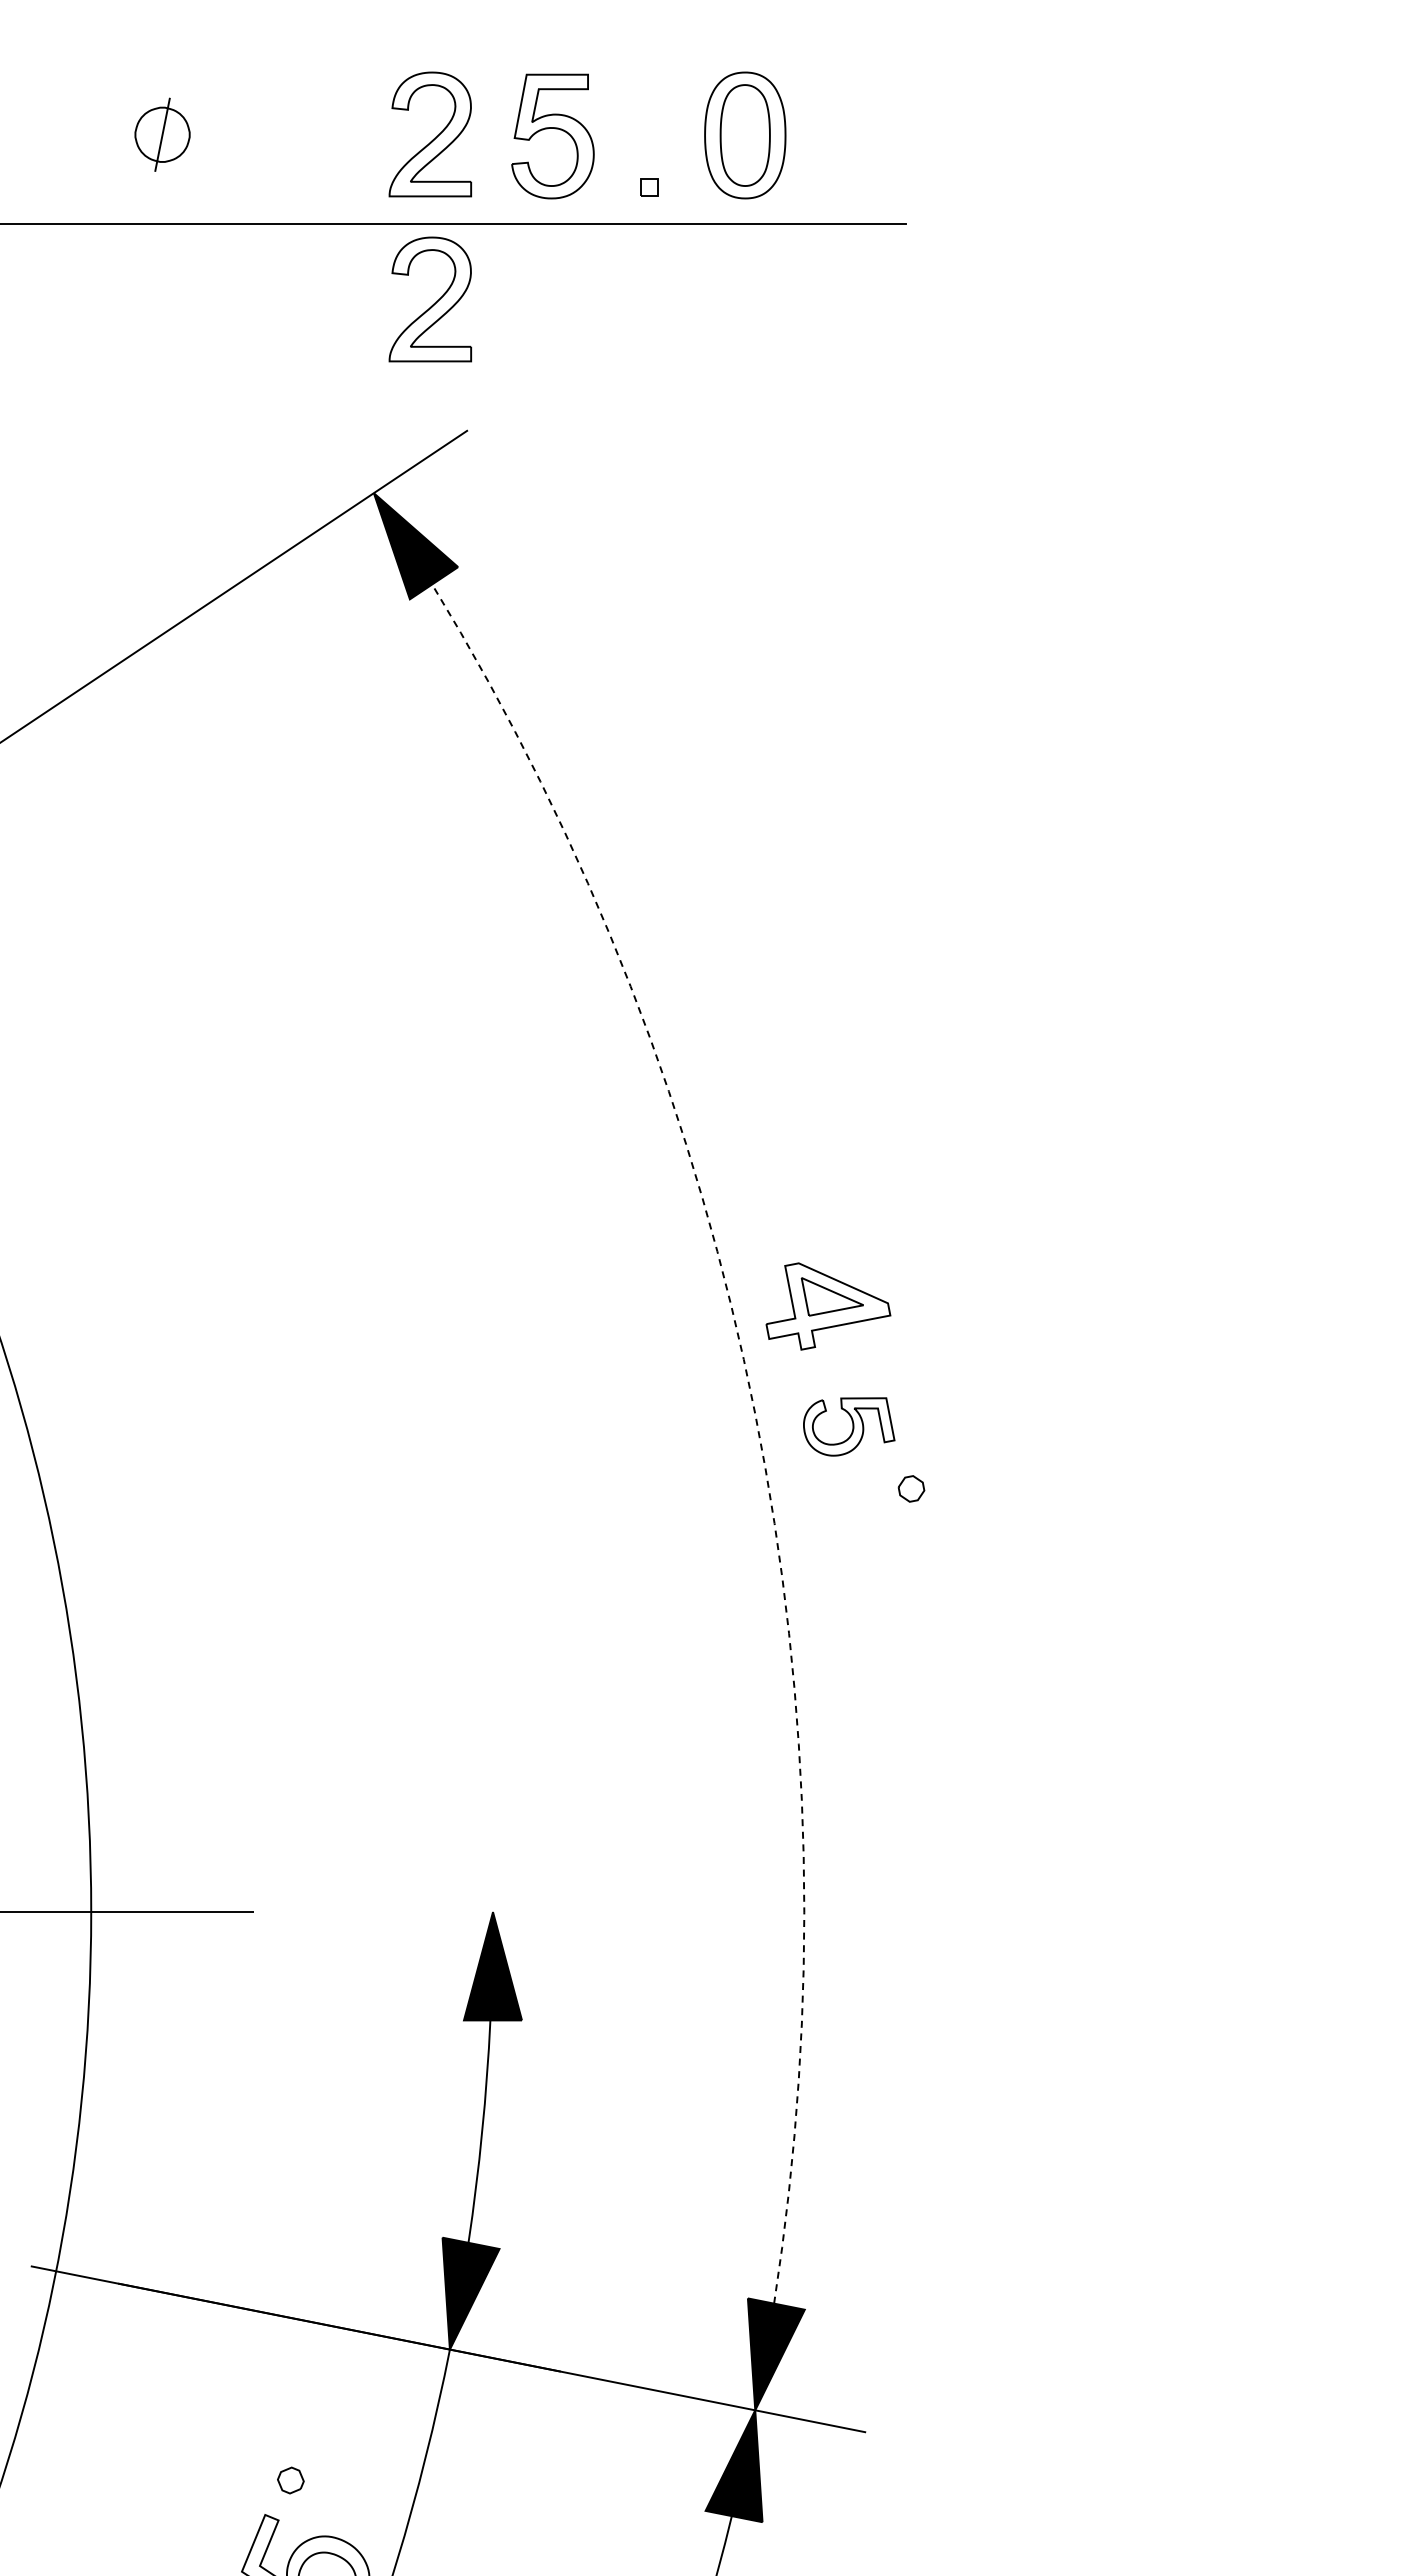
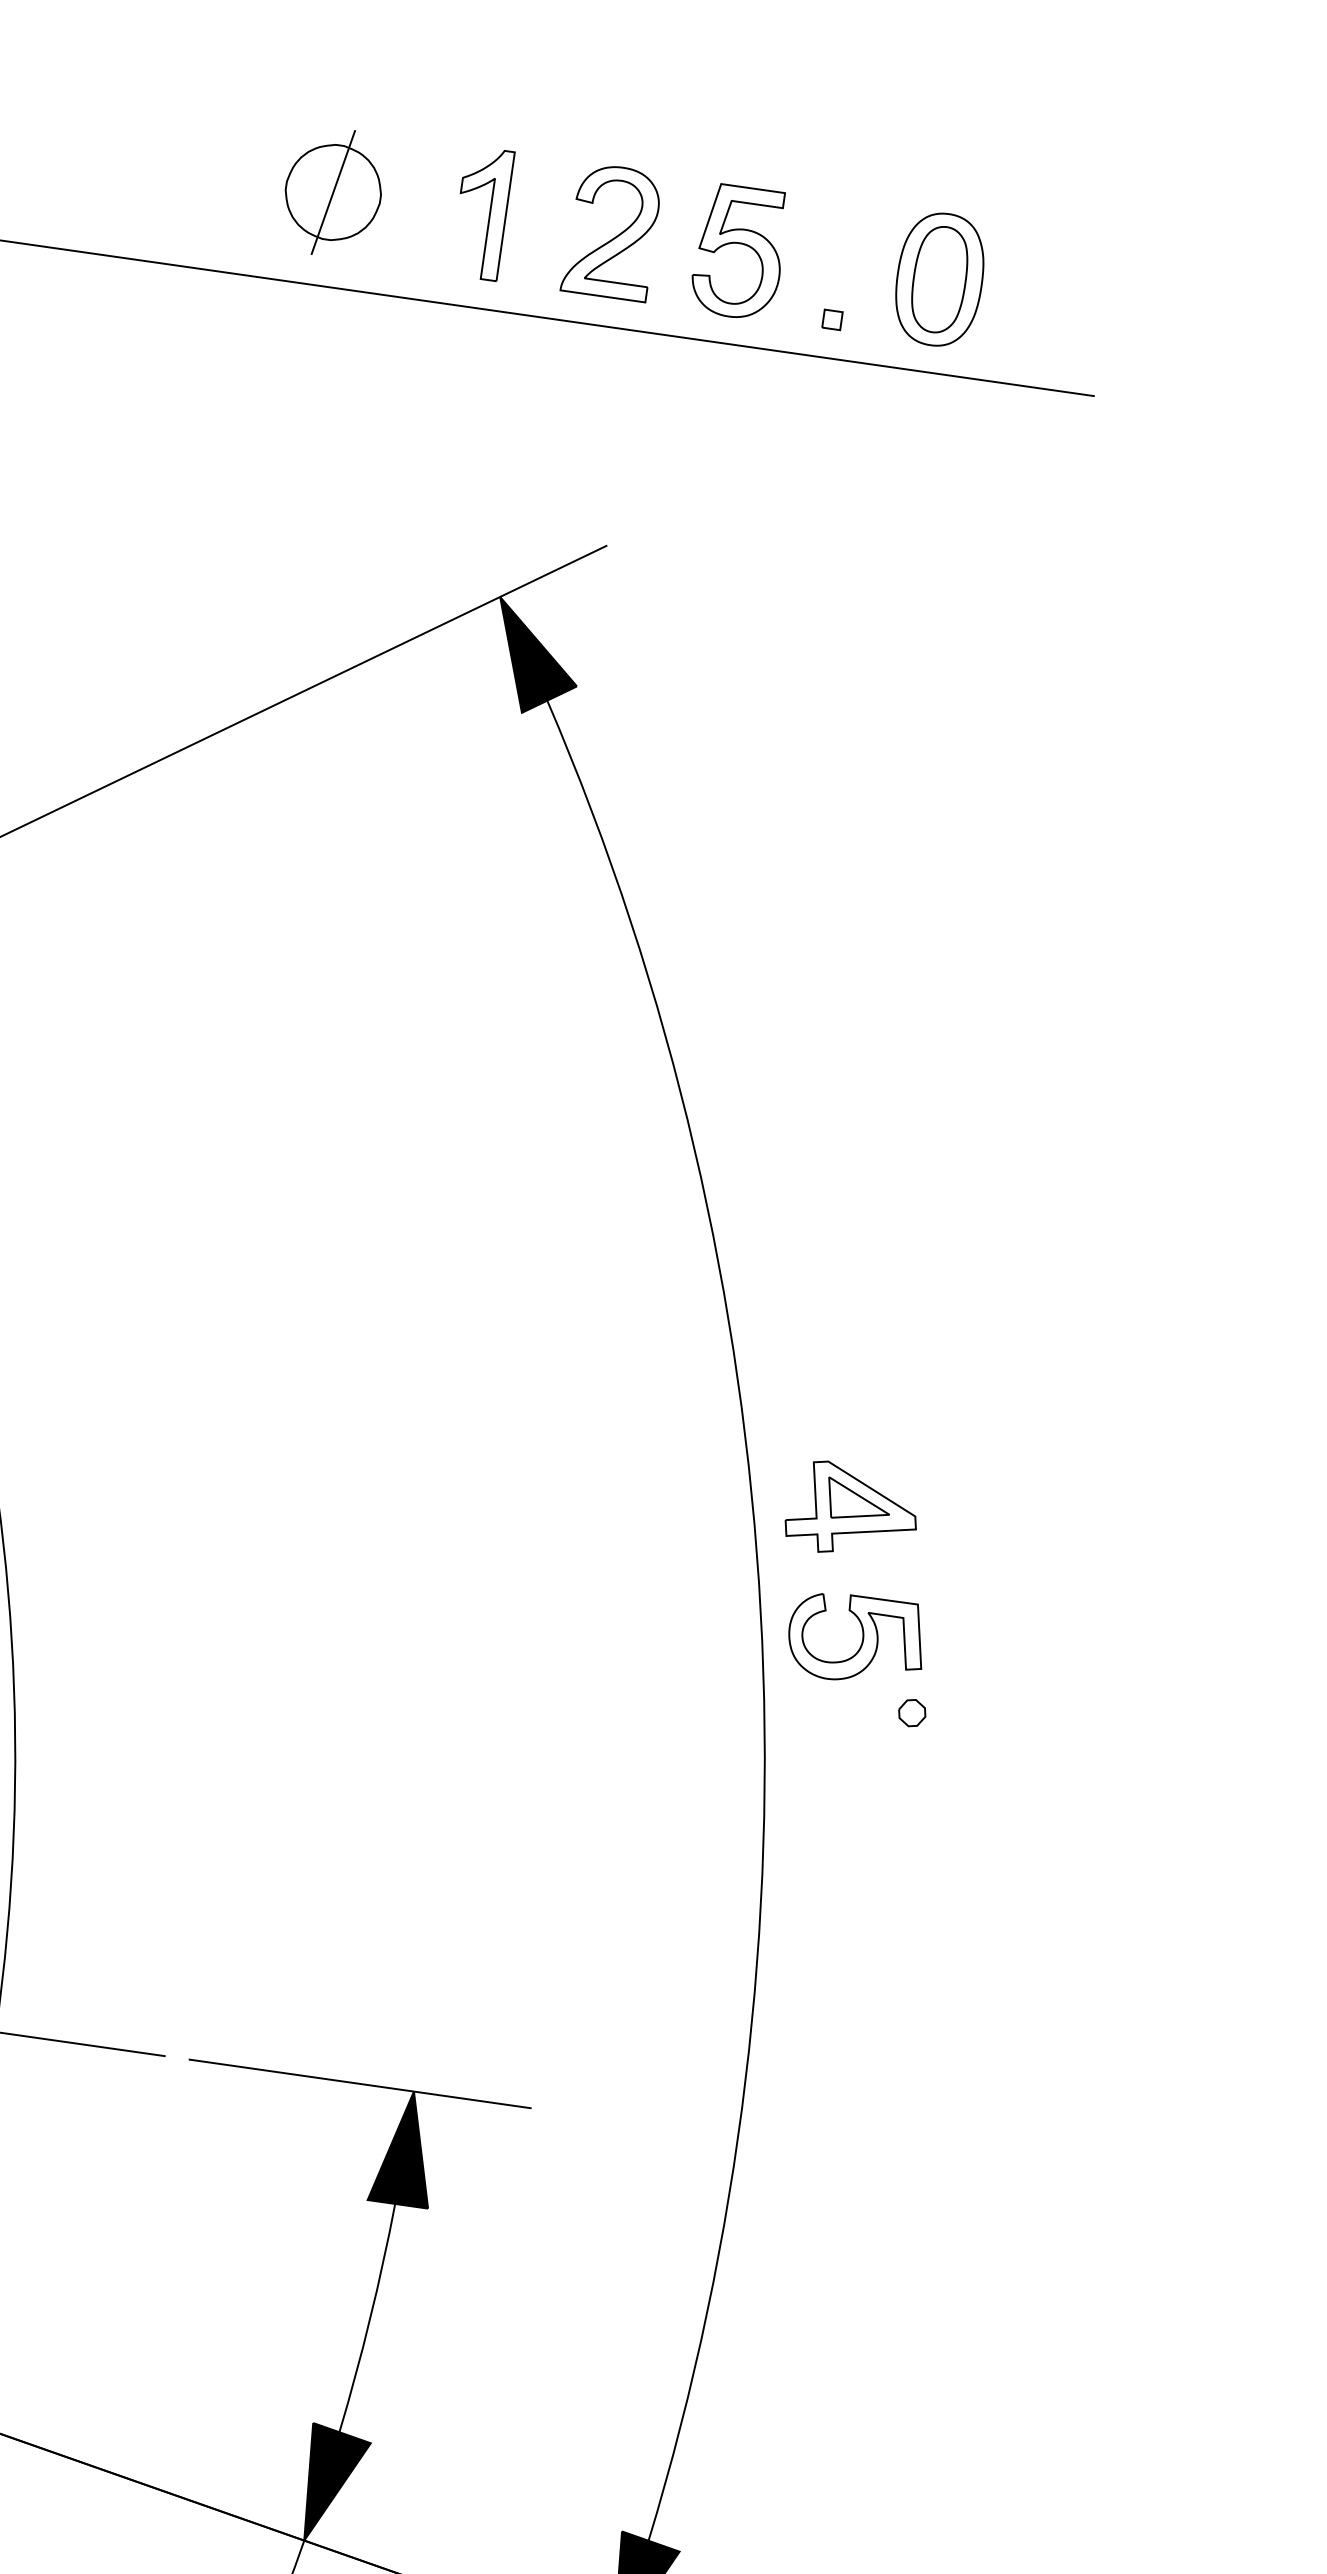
part: (162, 134) -> (333, 192), size x1.67
part: (312, 134) -> (489, 214), added
part: (429, 299) -> (586, 403), removed
arc: (755, 1413) -> (761, 1611), dashed -> solid
part: (848, 1426) -> (855, 1638), size x1.43
line: (441, 1912) -> (360, 2084), added

